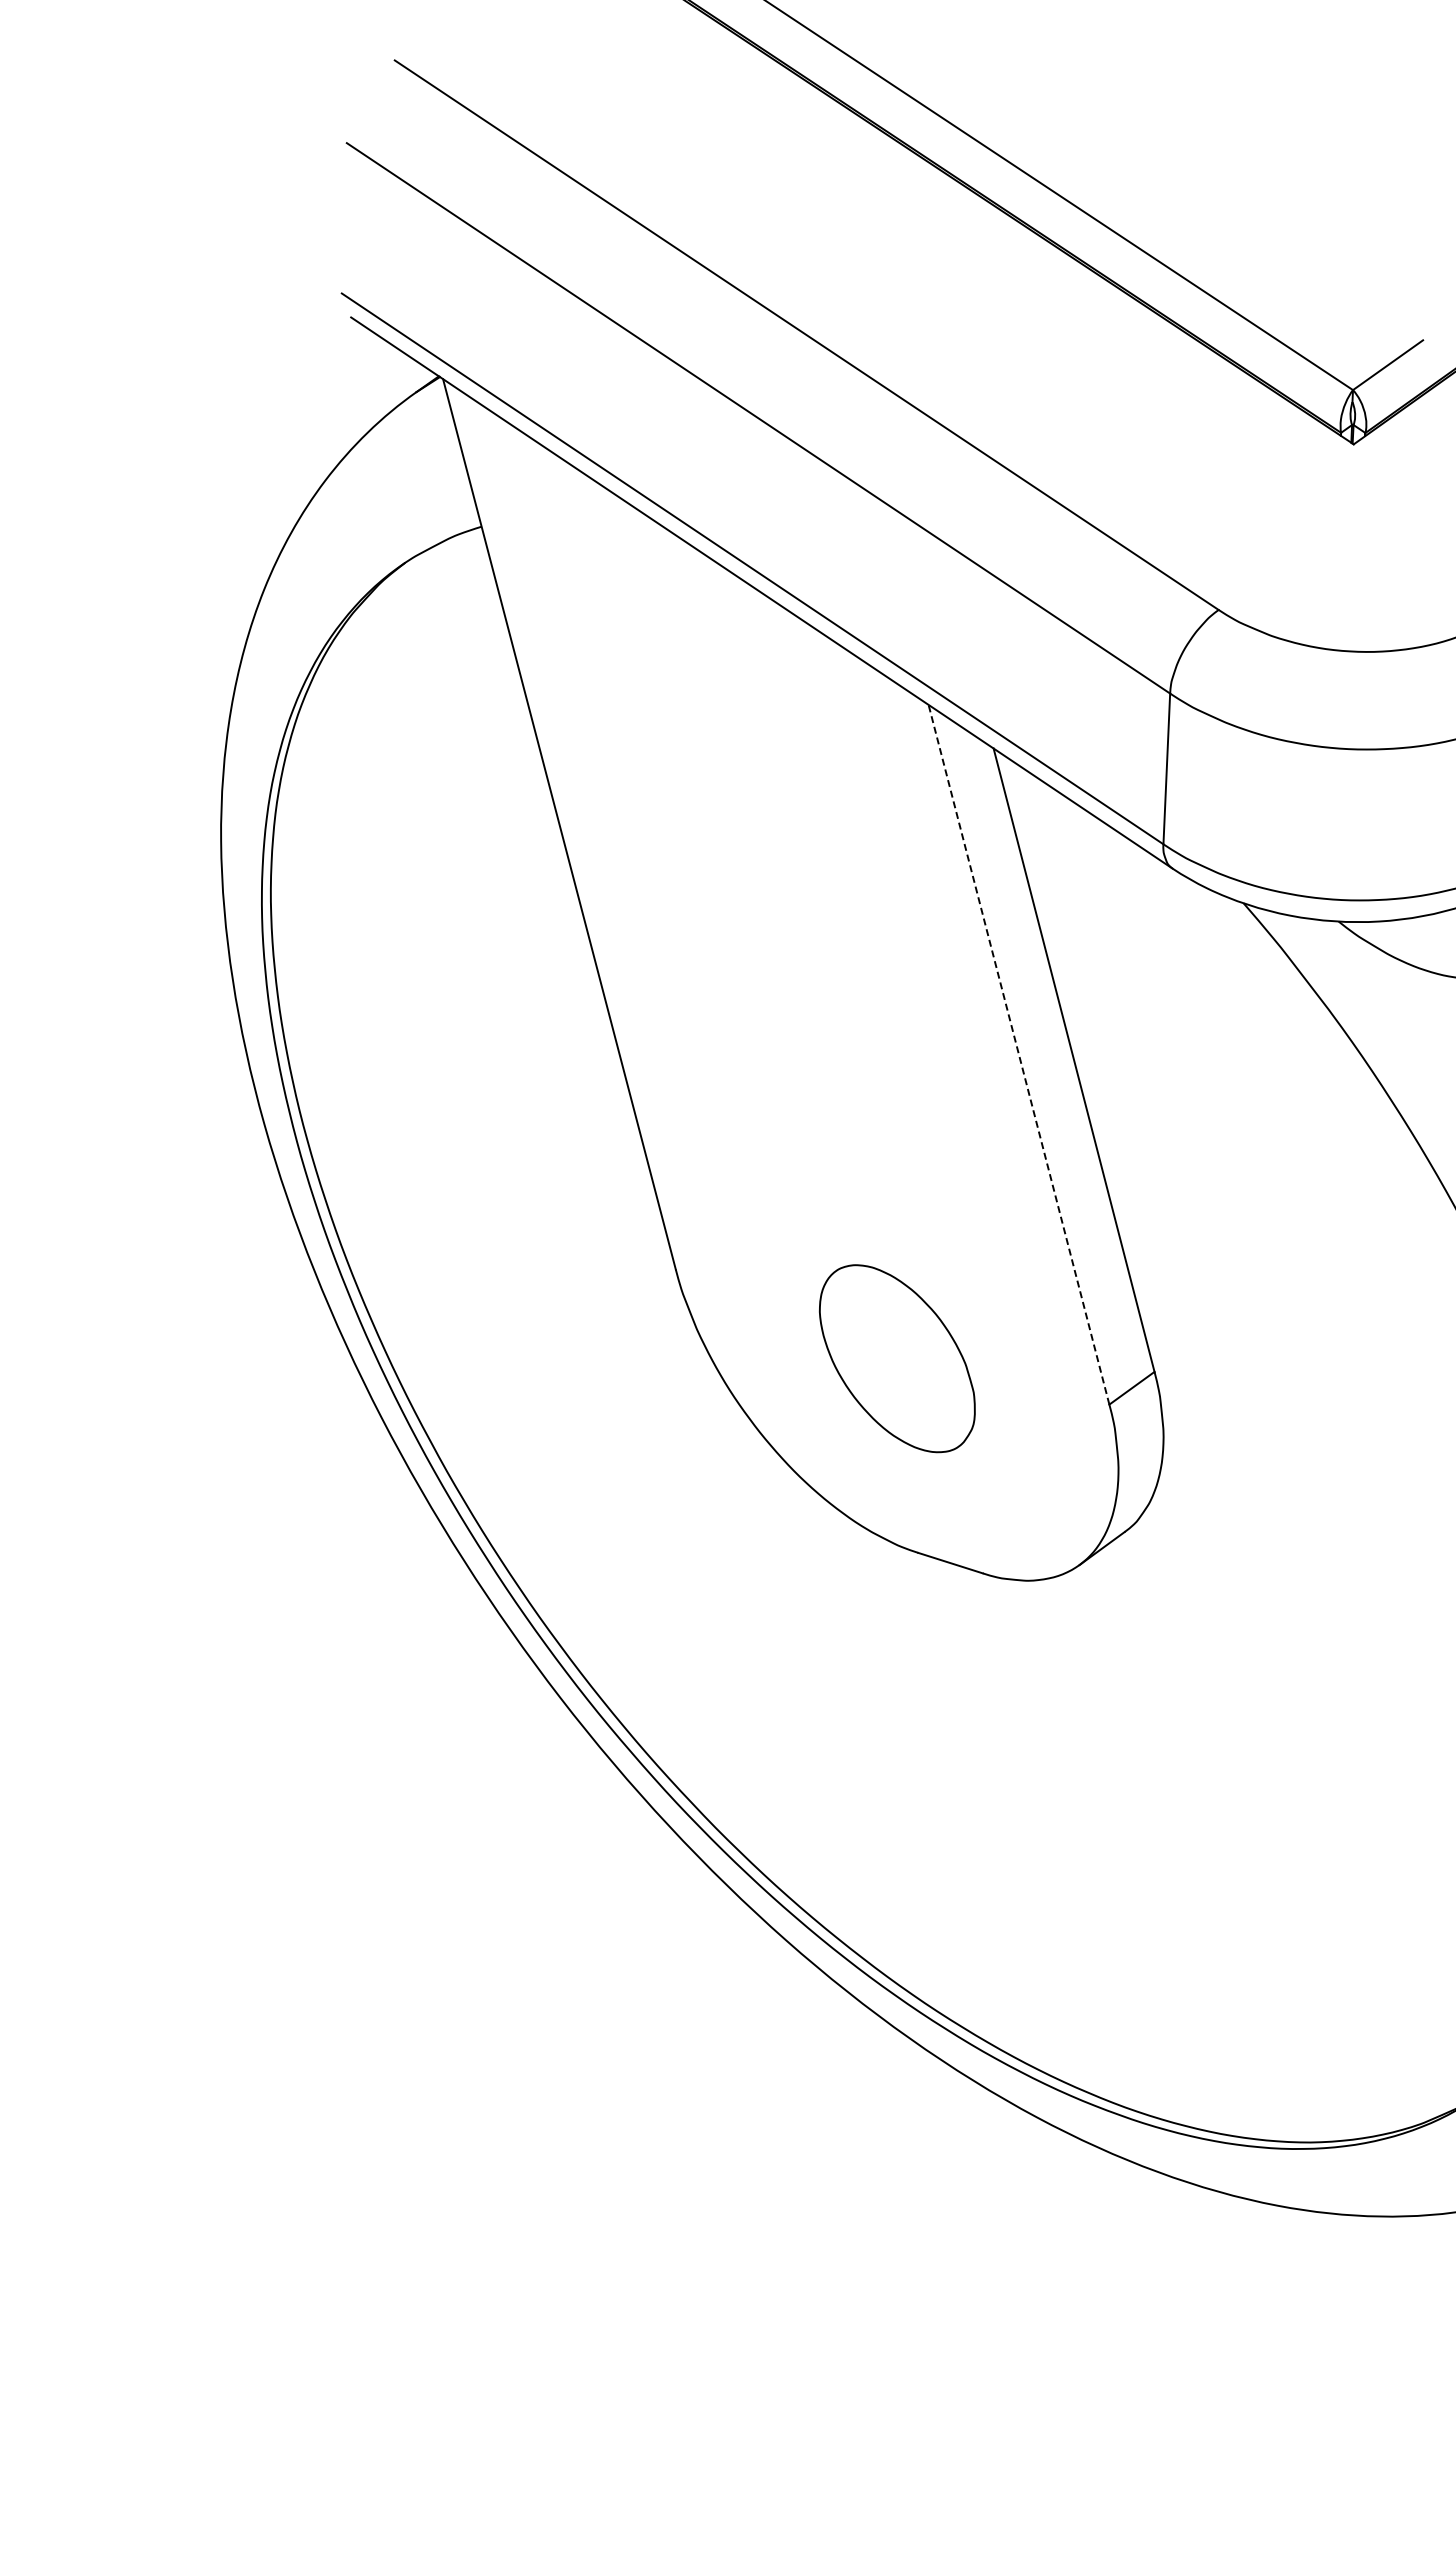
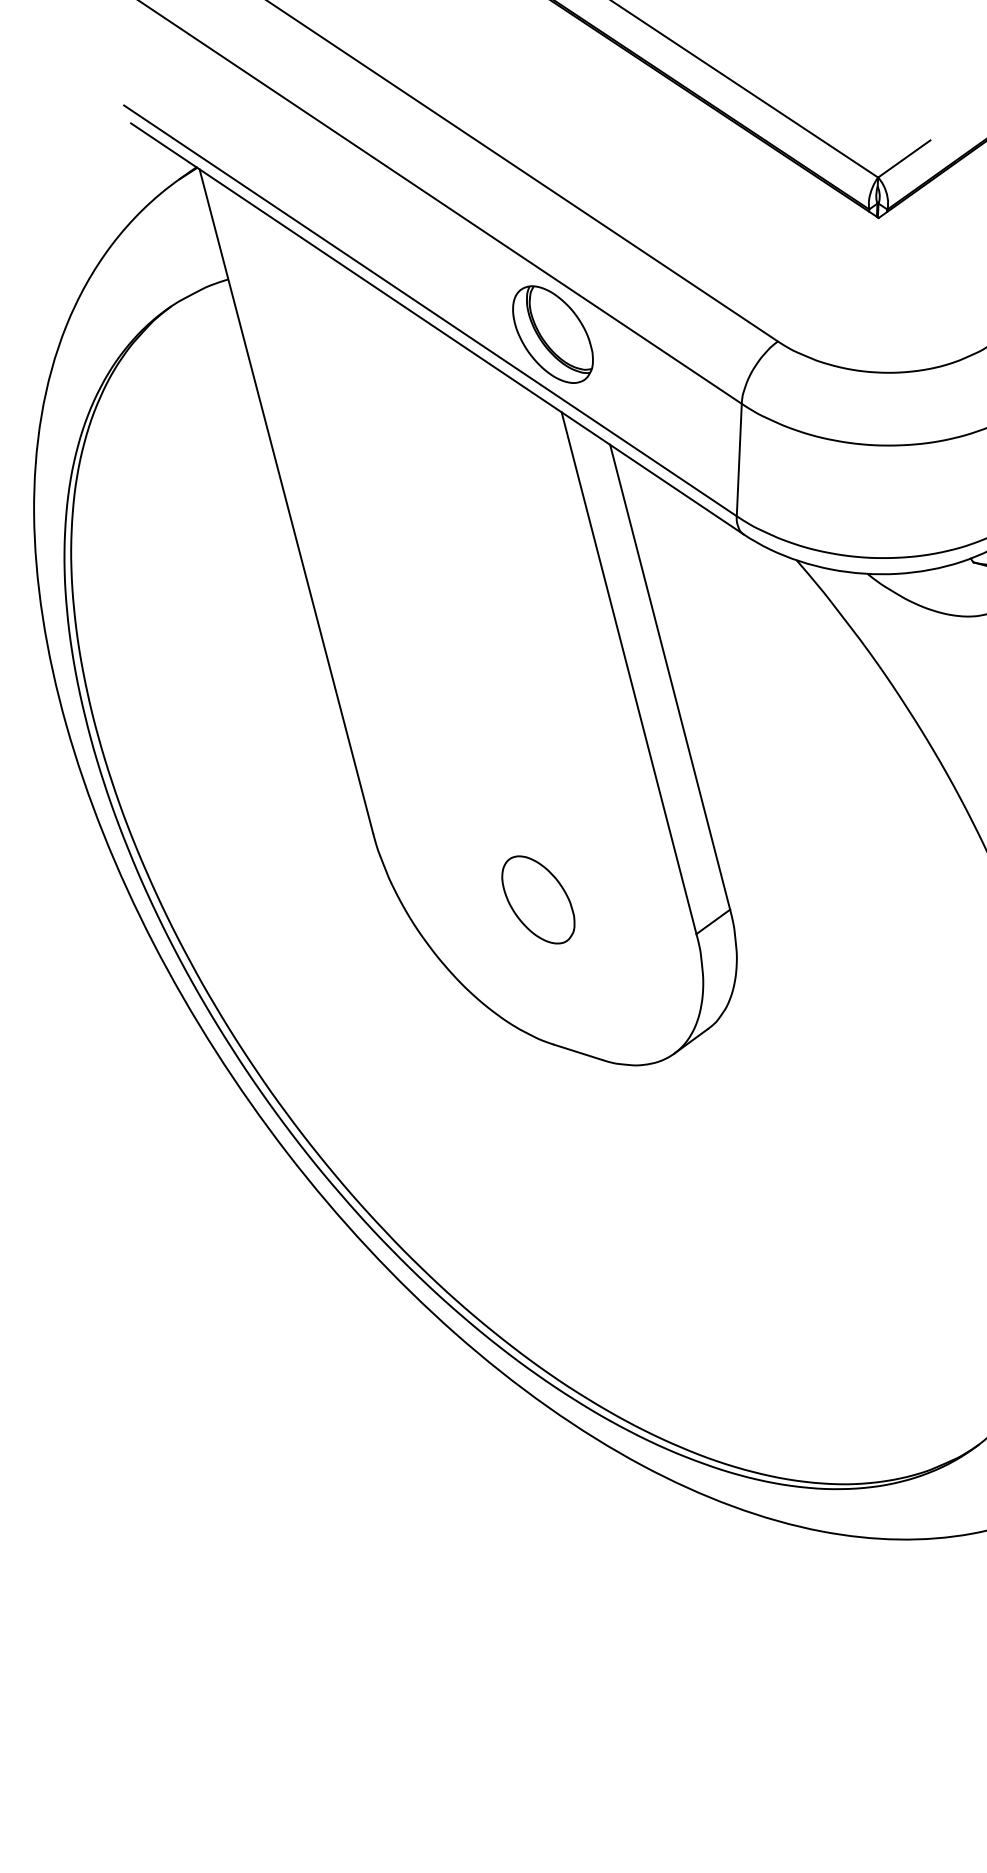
part: (916, 600) -> (552, 334), added
line: (1018, 1054) -> (628, 672), dashed -> solid
part: (897, 1358) -> (538, 899), size x0.62

